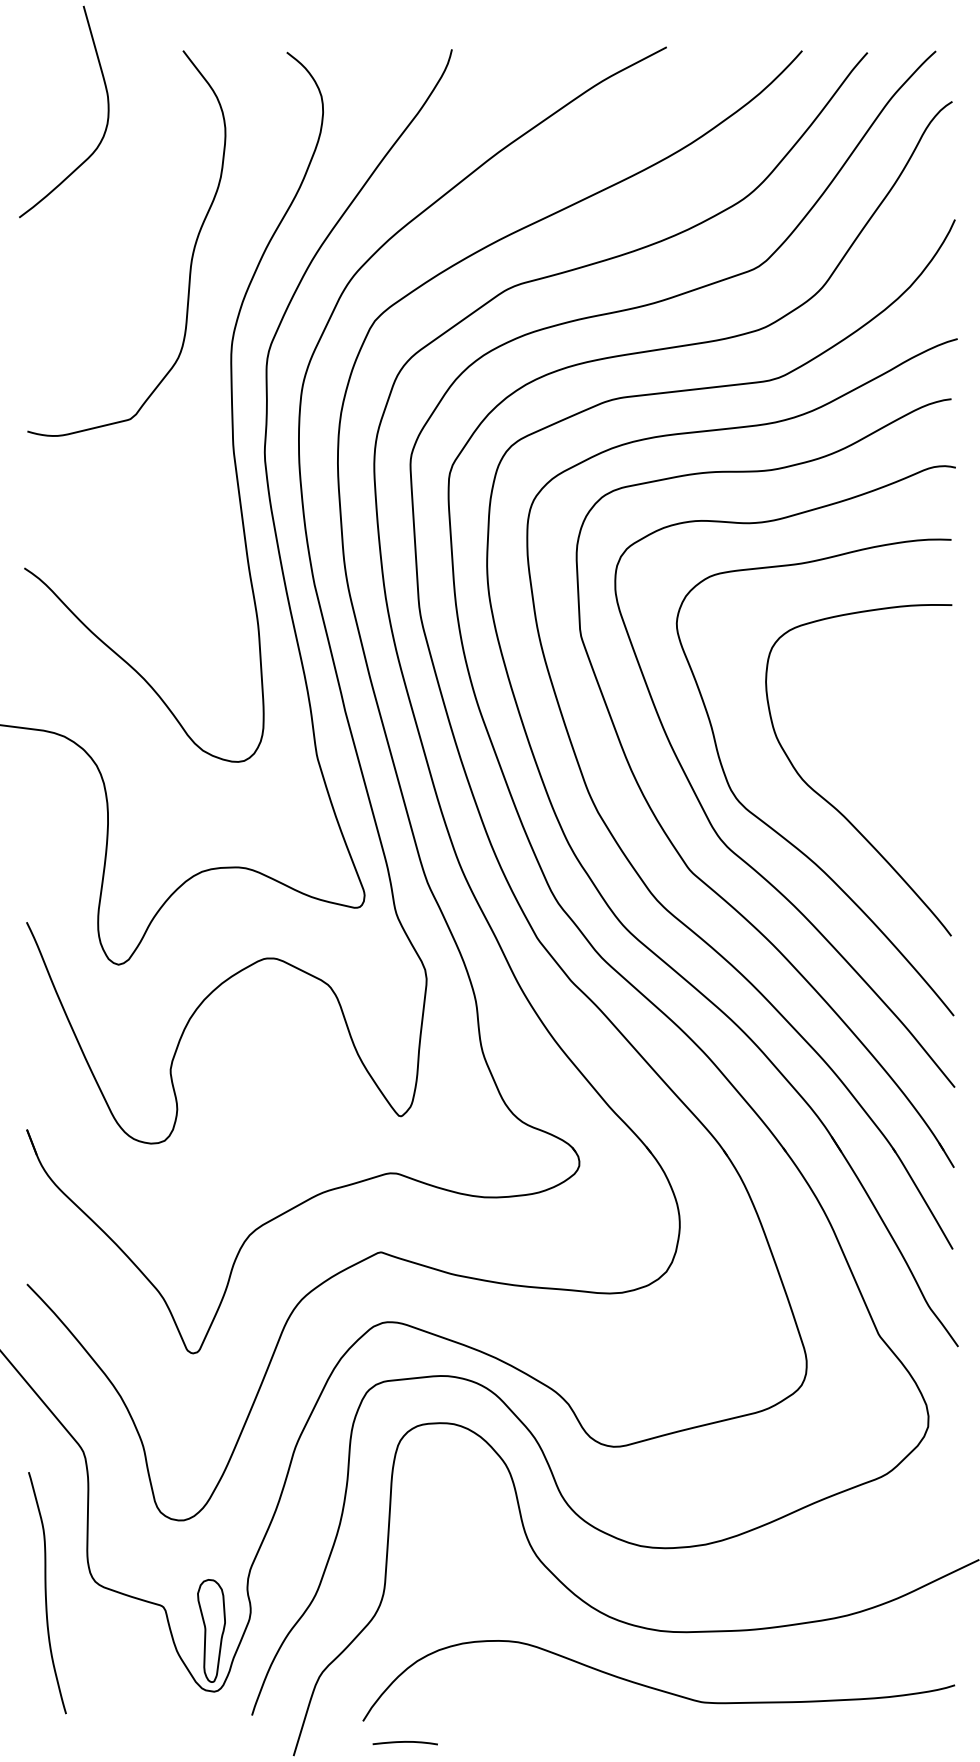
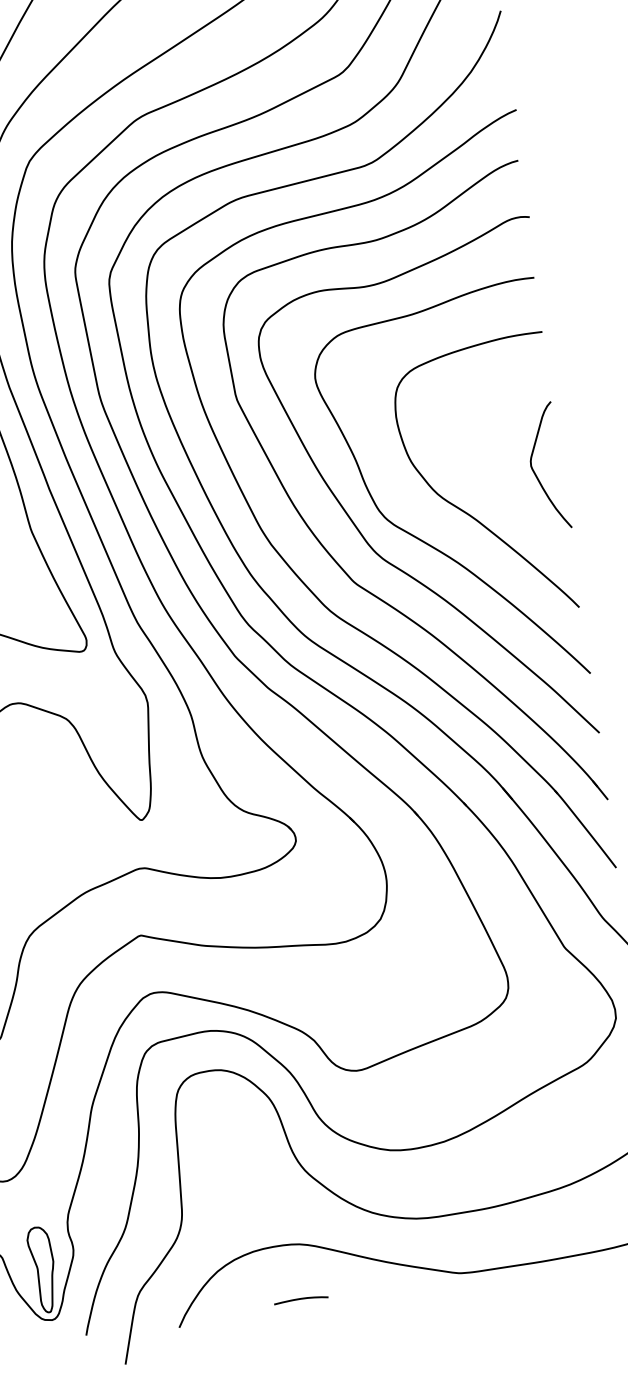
curve: (921, 770) -> (535, 473), added
curve: (404, 1742) -> (300, 1299), moved

